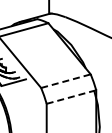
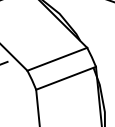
line: (65, 81) -> (56, 59), dashed -> solid
line: (71, 97) -> (66, 78), dashed -> solid

